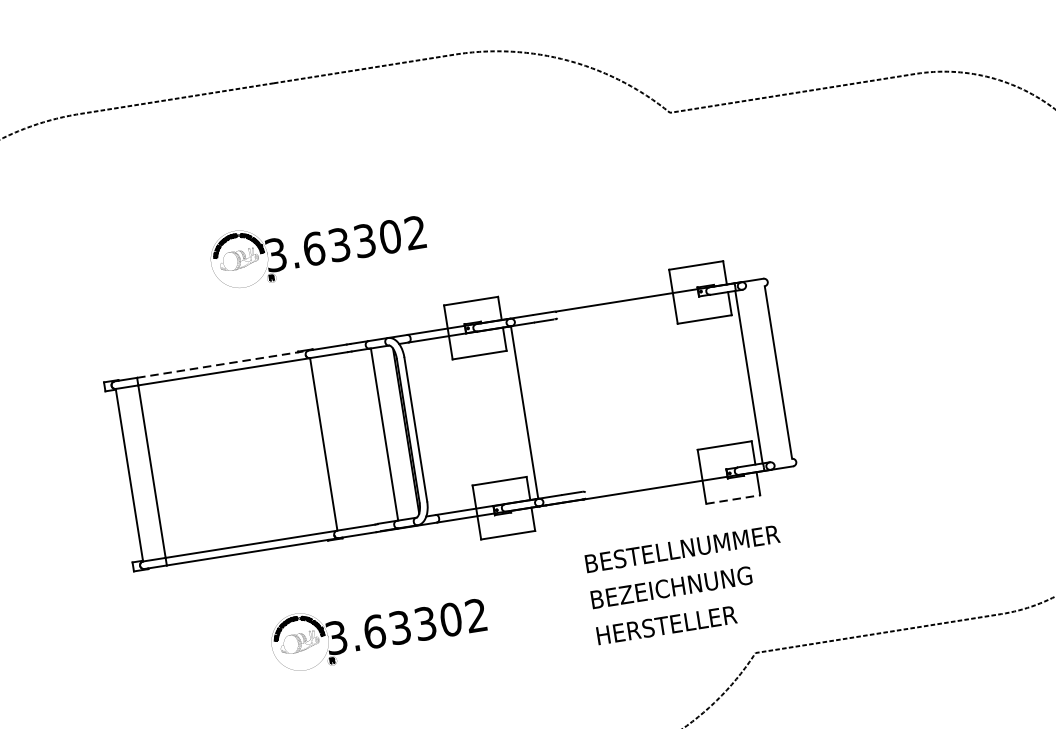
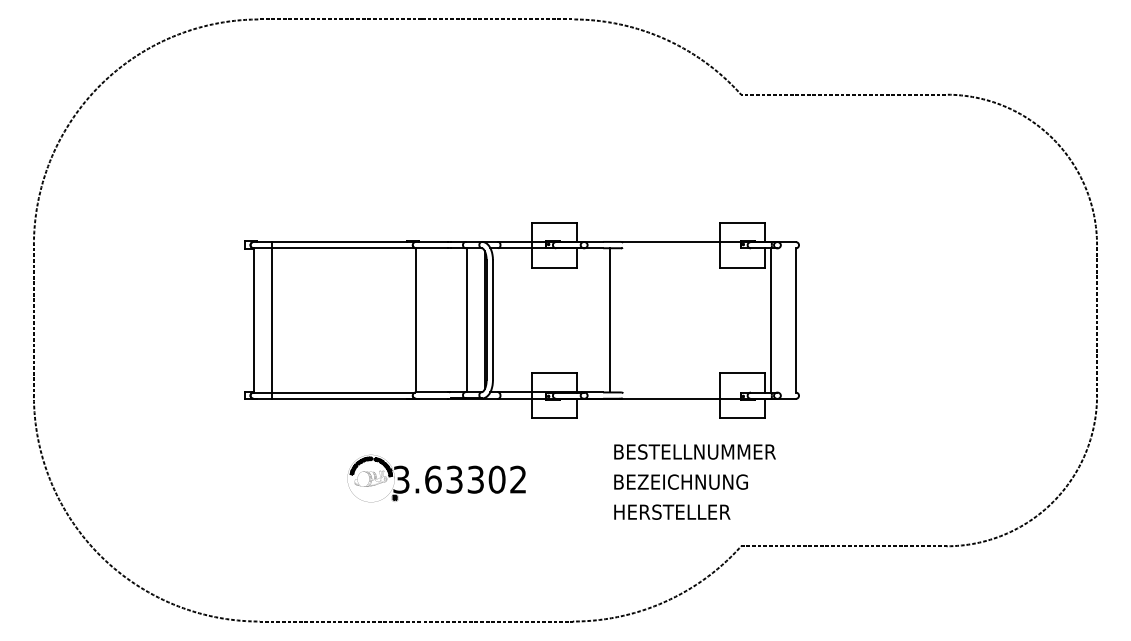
part: (317, 246) -> (436, 158), removed
line: (223, 364) -> (344, 242), dashed -> solid
line: (524, 412) -> (609, 320), moved
line: (732, 499) -> (742, 418), dashed -> solid

